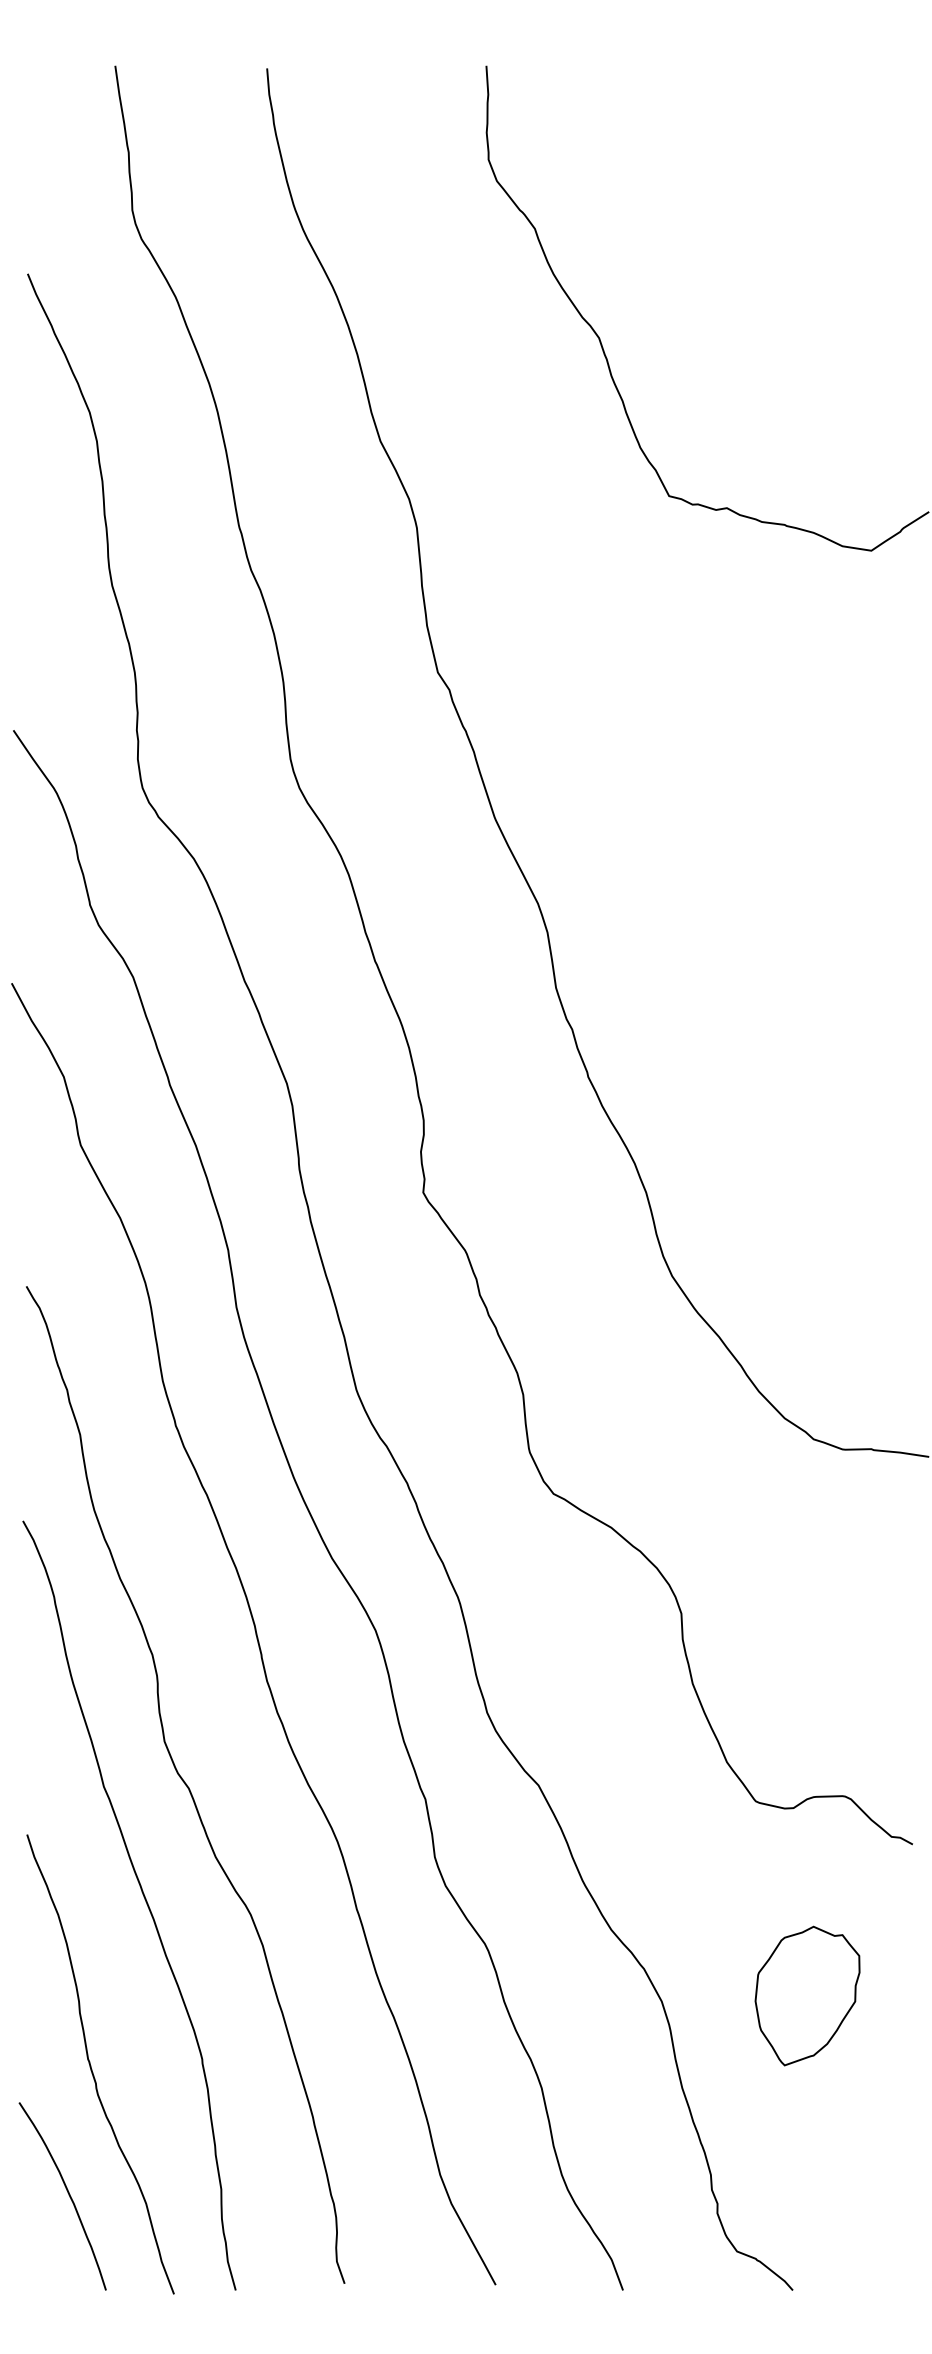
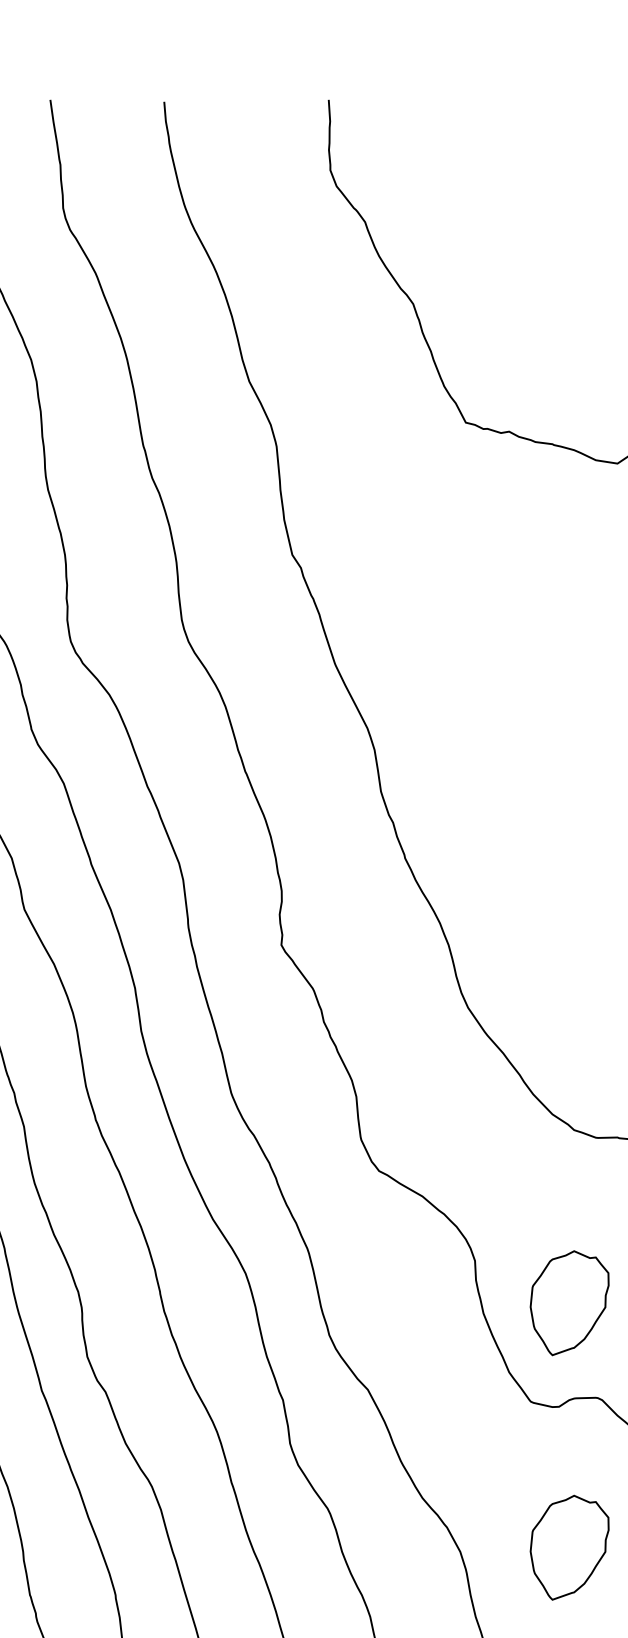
part: (807, 1669) -> (569, 1302), added

